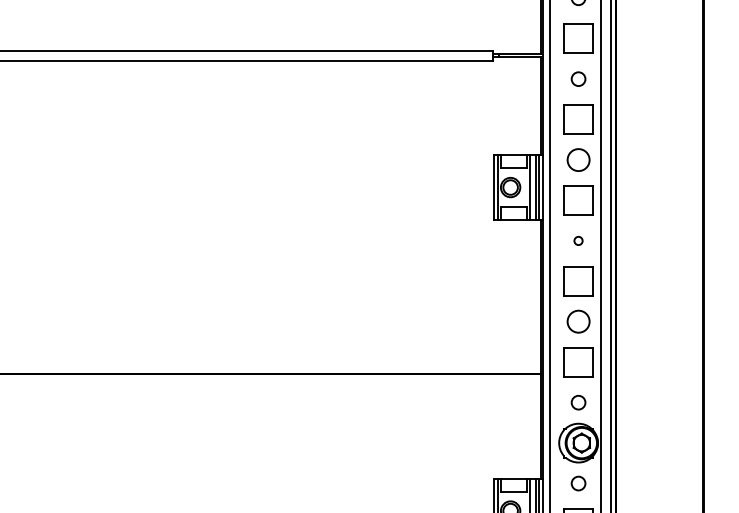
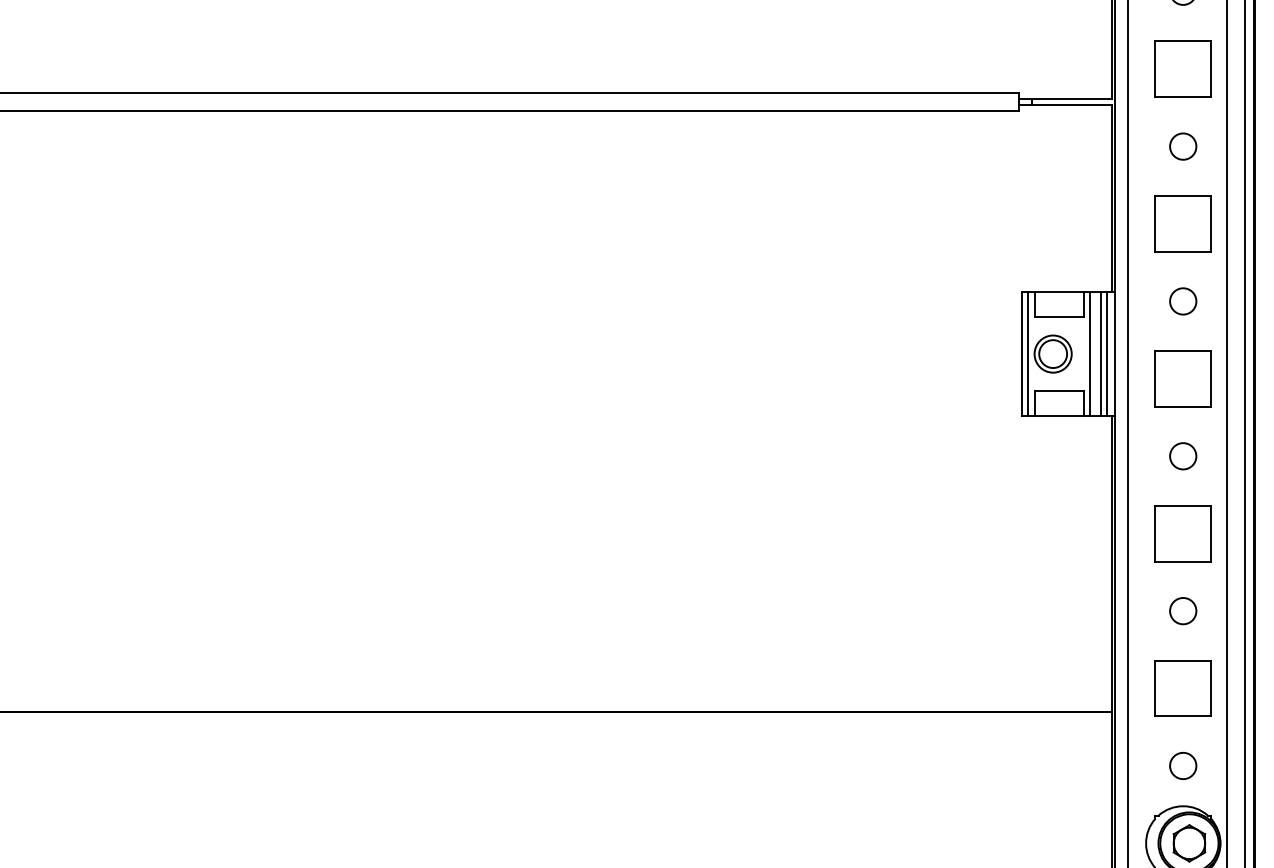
circle: (578, 159) -> (1183, 300), size x0.62
circle: (578, 240) -> (1183, 455), size x1.67
circle: (578, 321) -> (1183, 610), size x0.62

